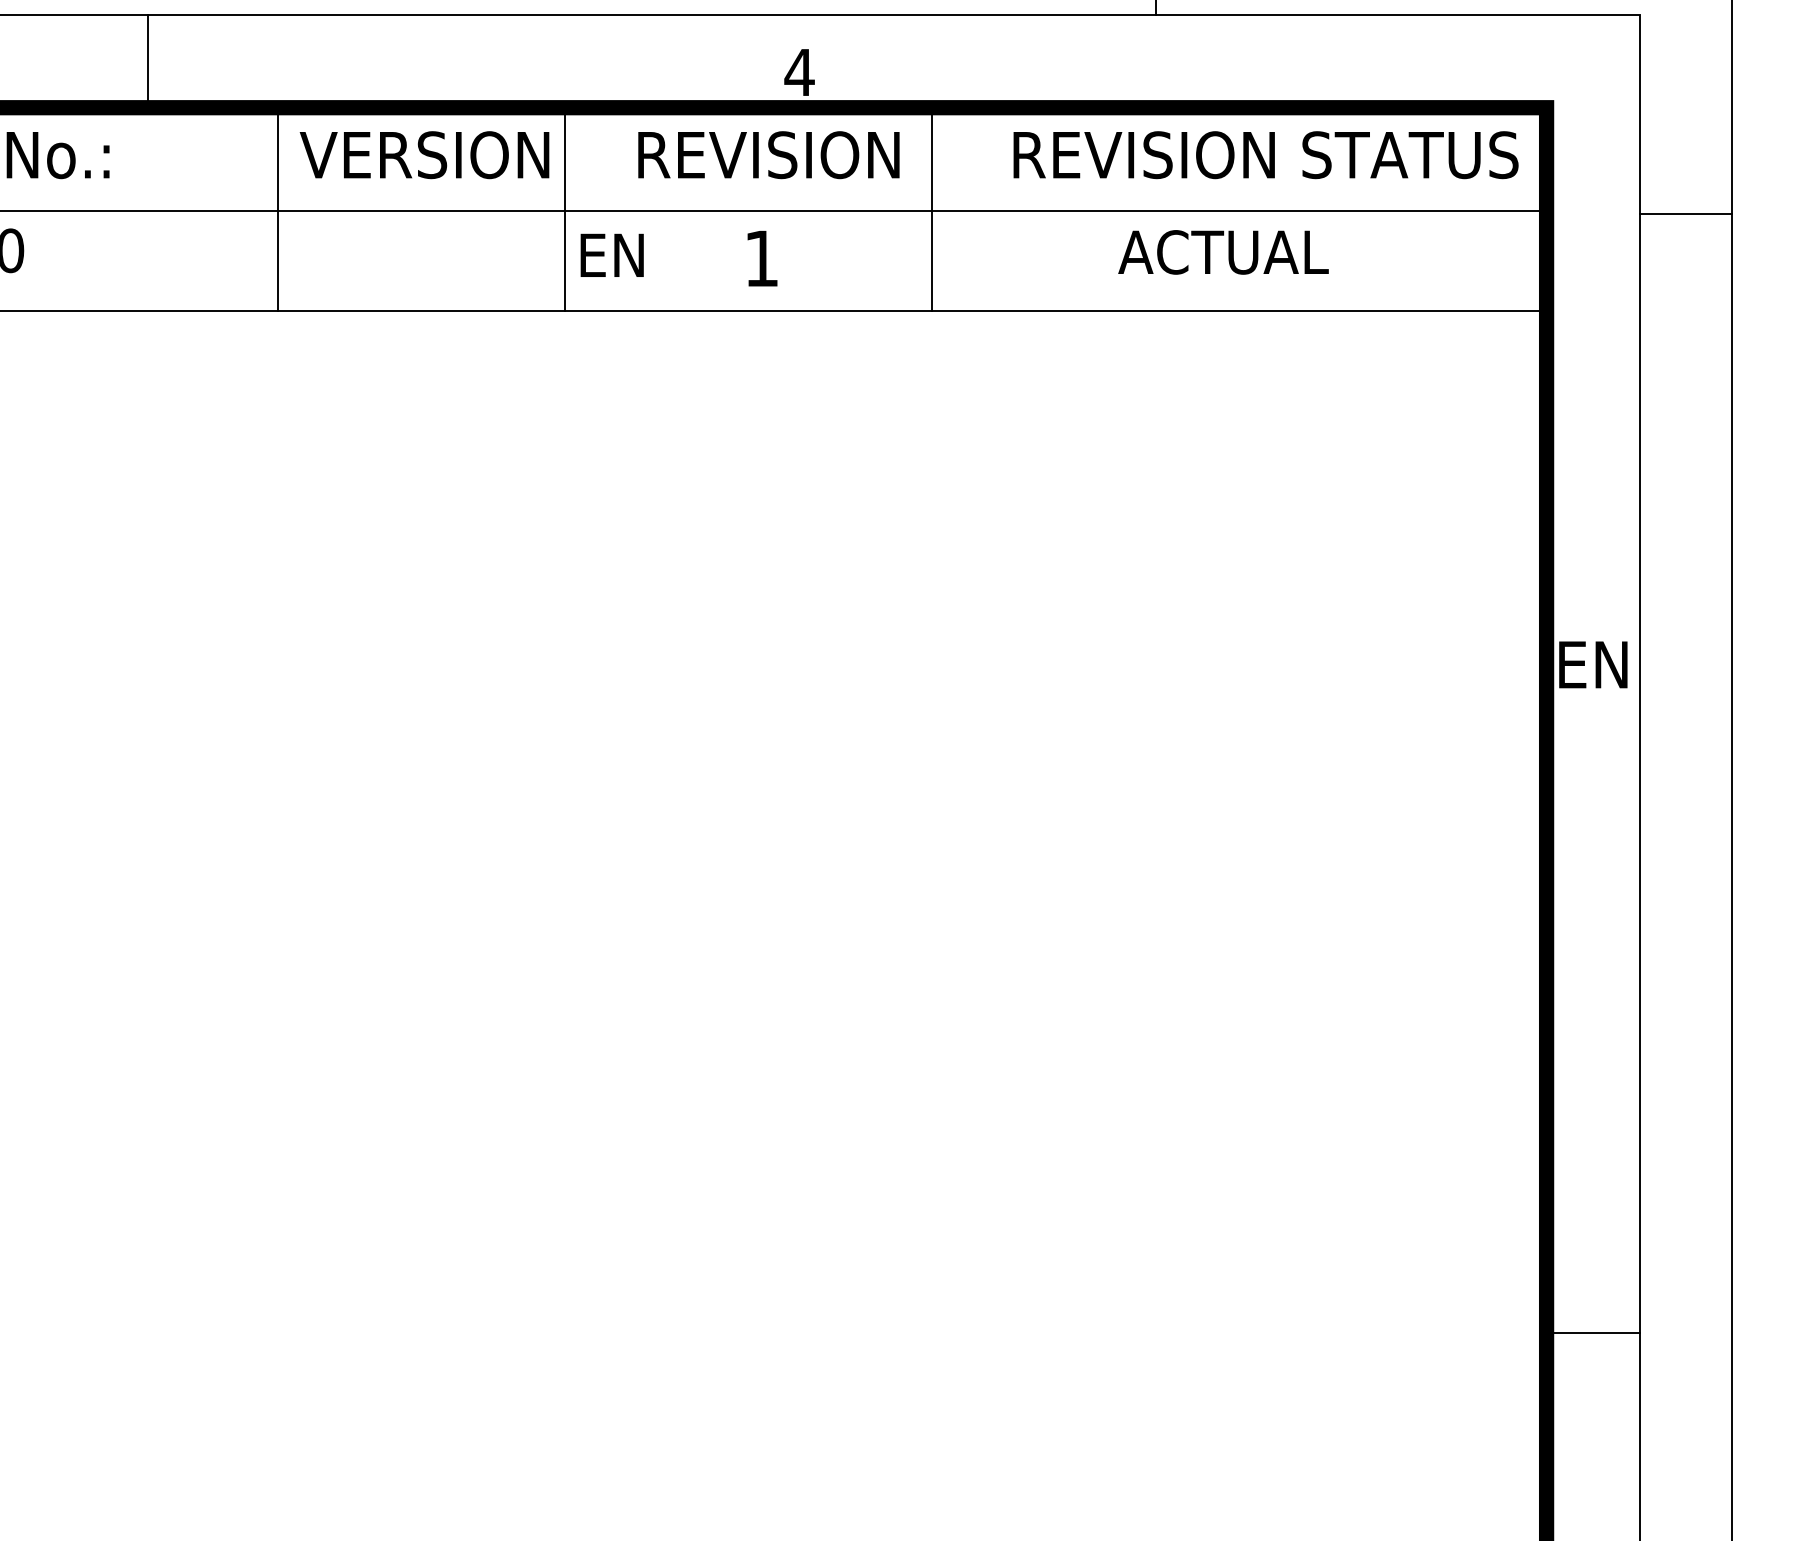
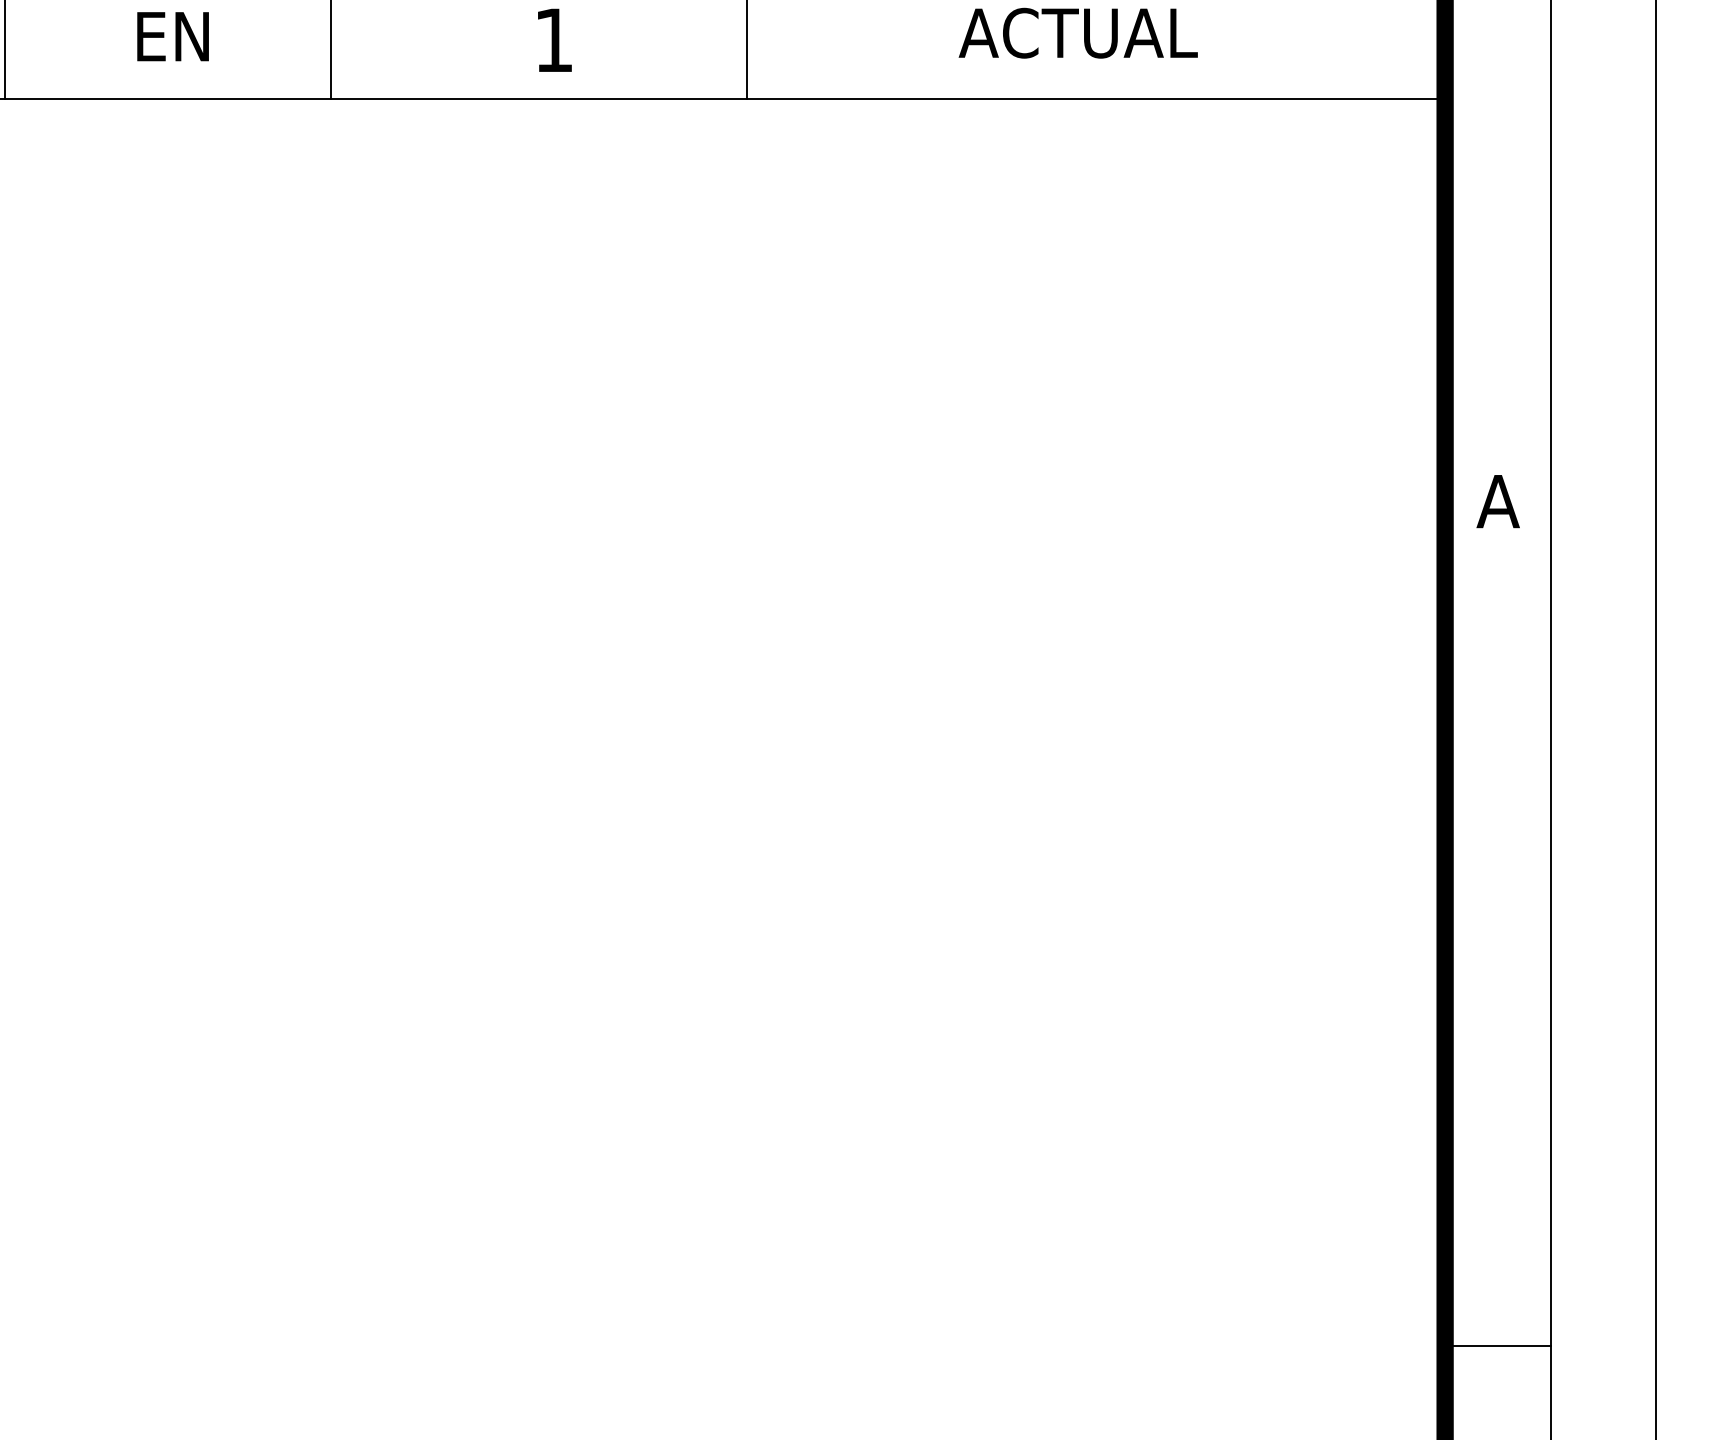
text: (611, 254) -> (172, 35), moved
text: (1593, 664) -> (1498, 501), EN -> A
line: (1592, 1333) -> (1497, 1345), moved

